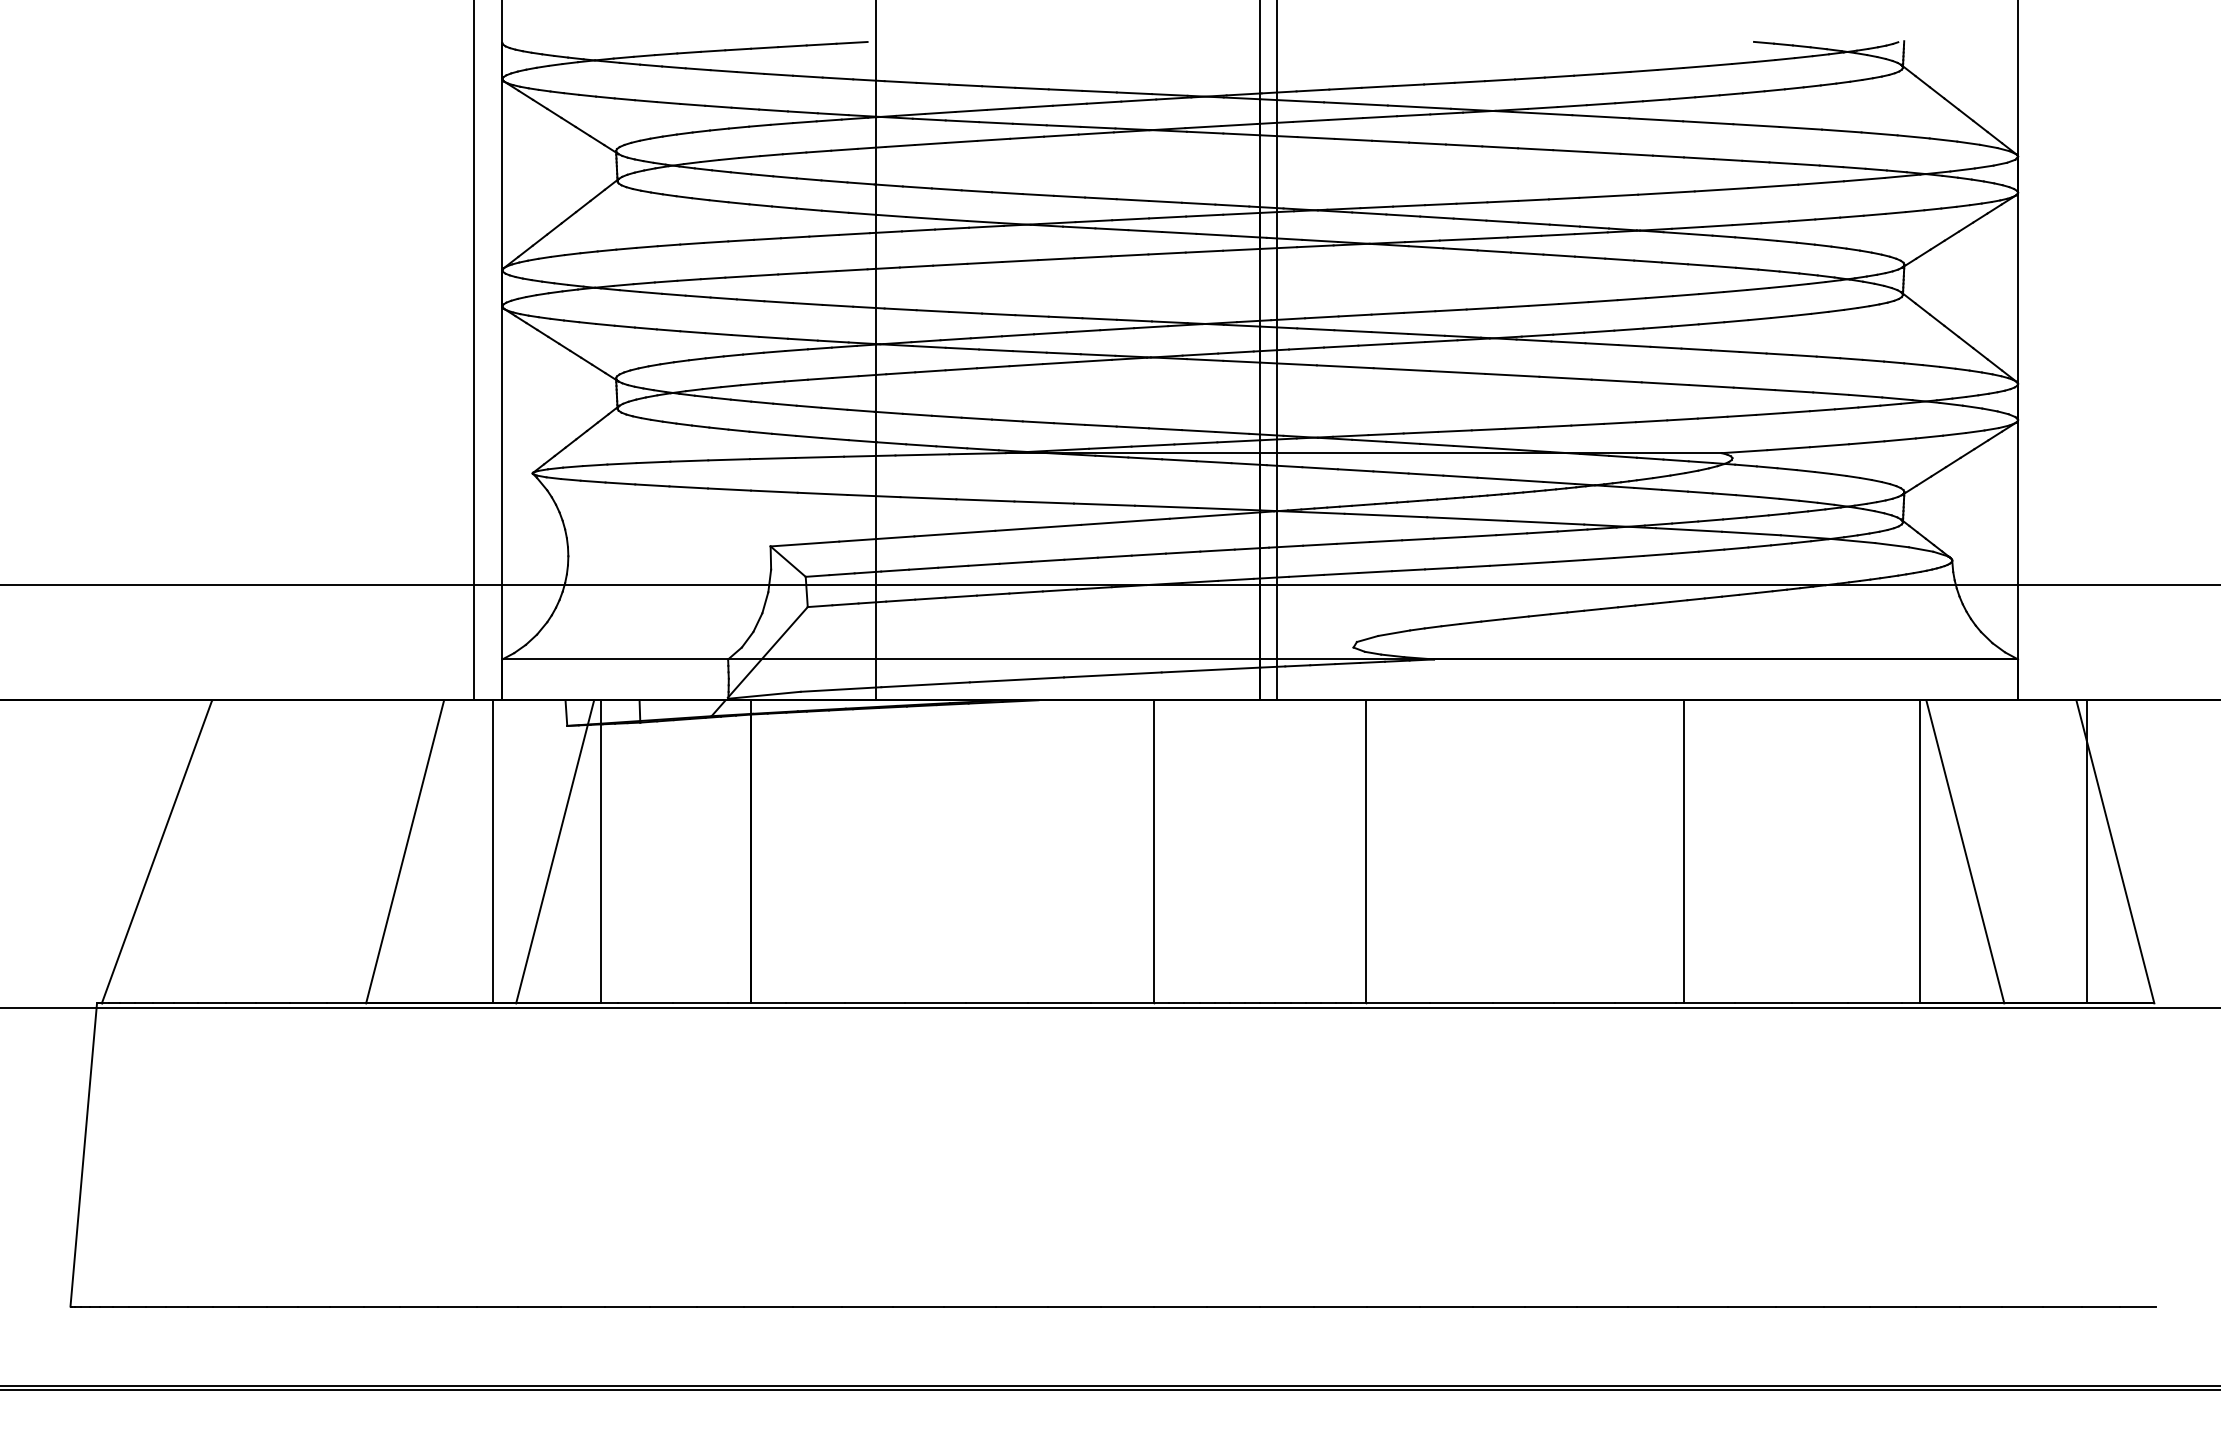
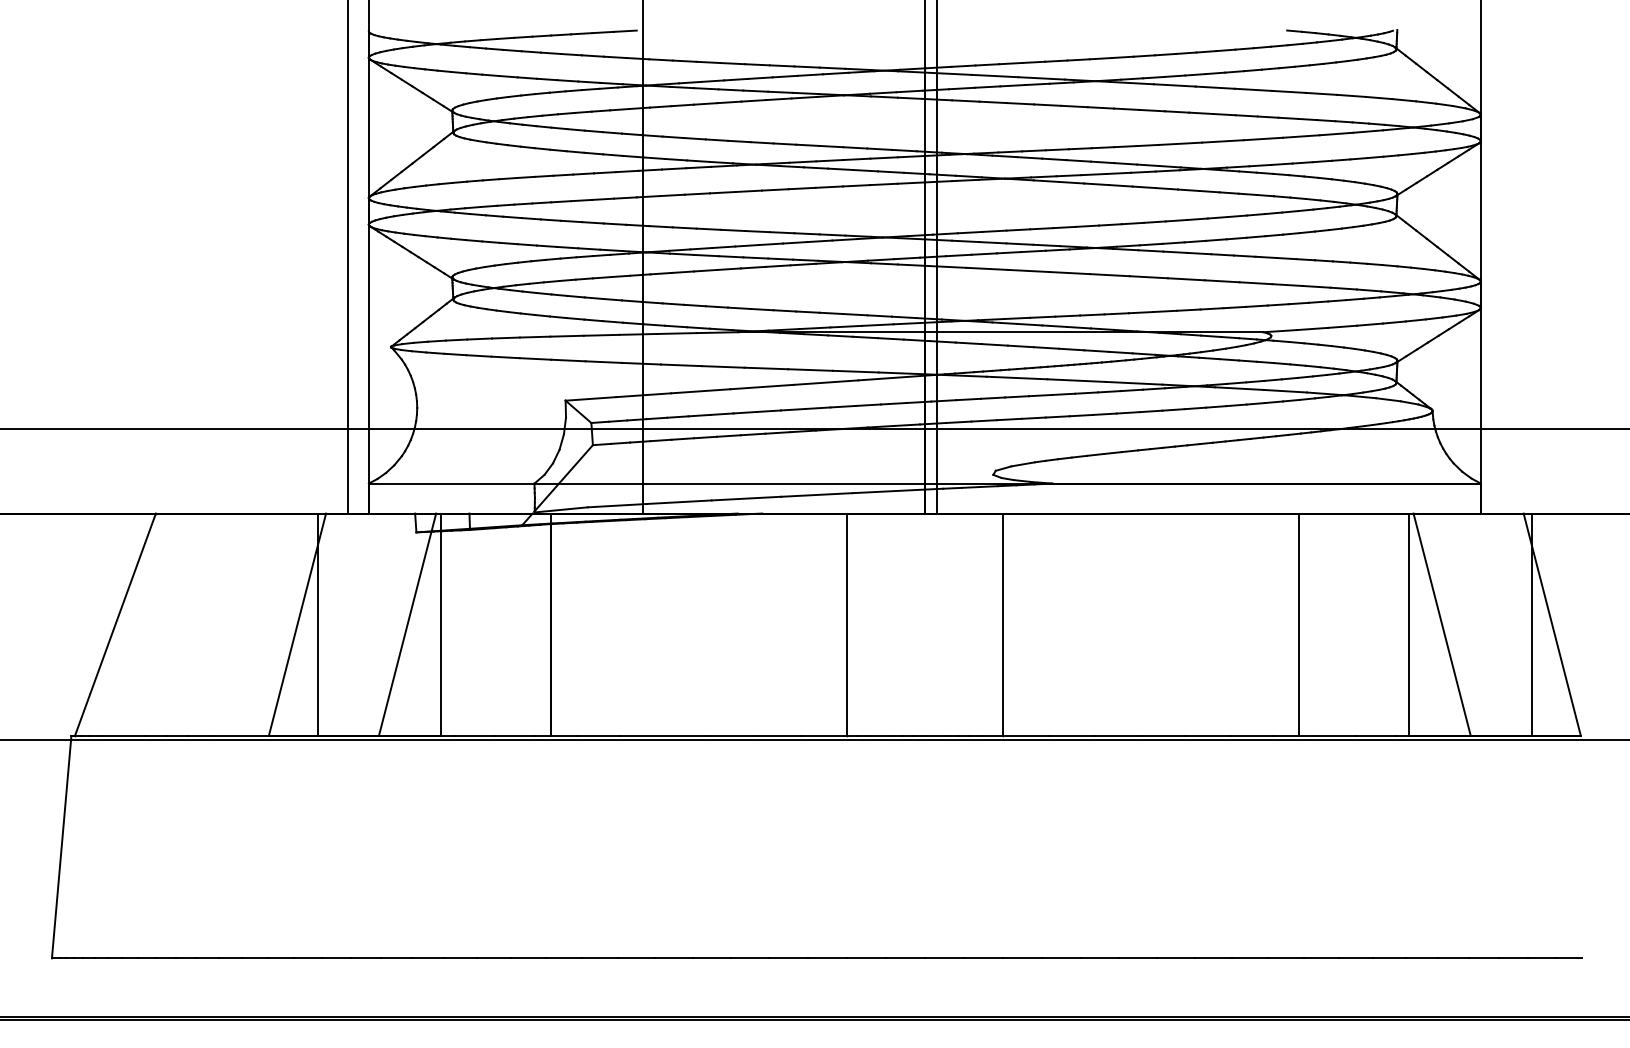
line: (493, 851) -> (318, 624), moved
line: (1683, 851) -> (1298, 624), moved

